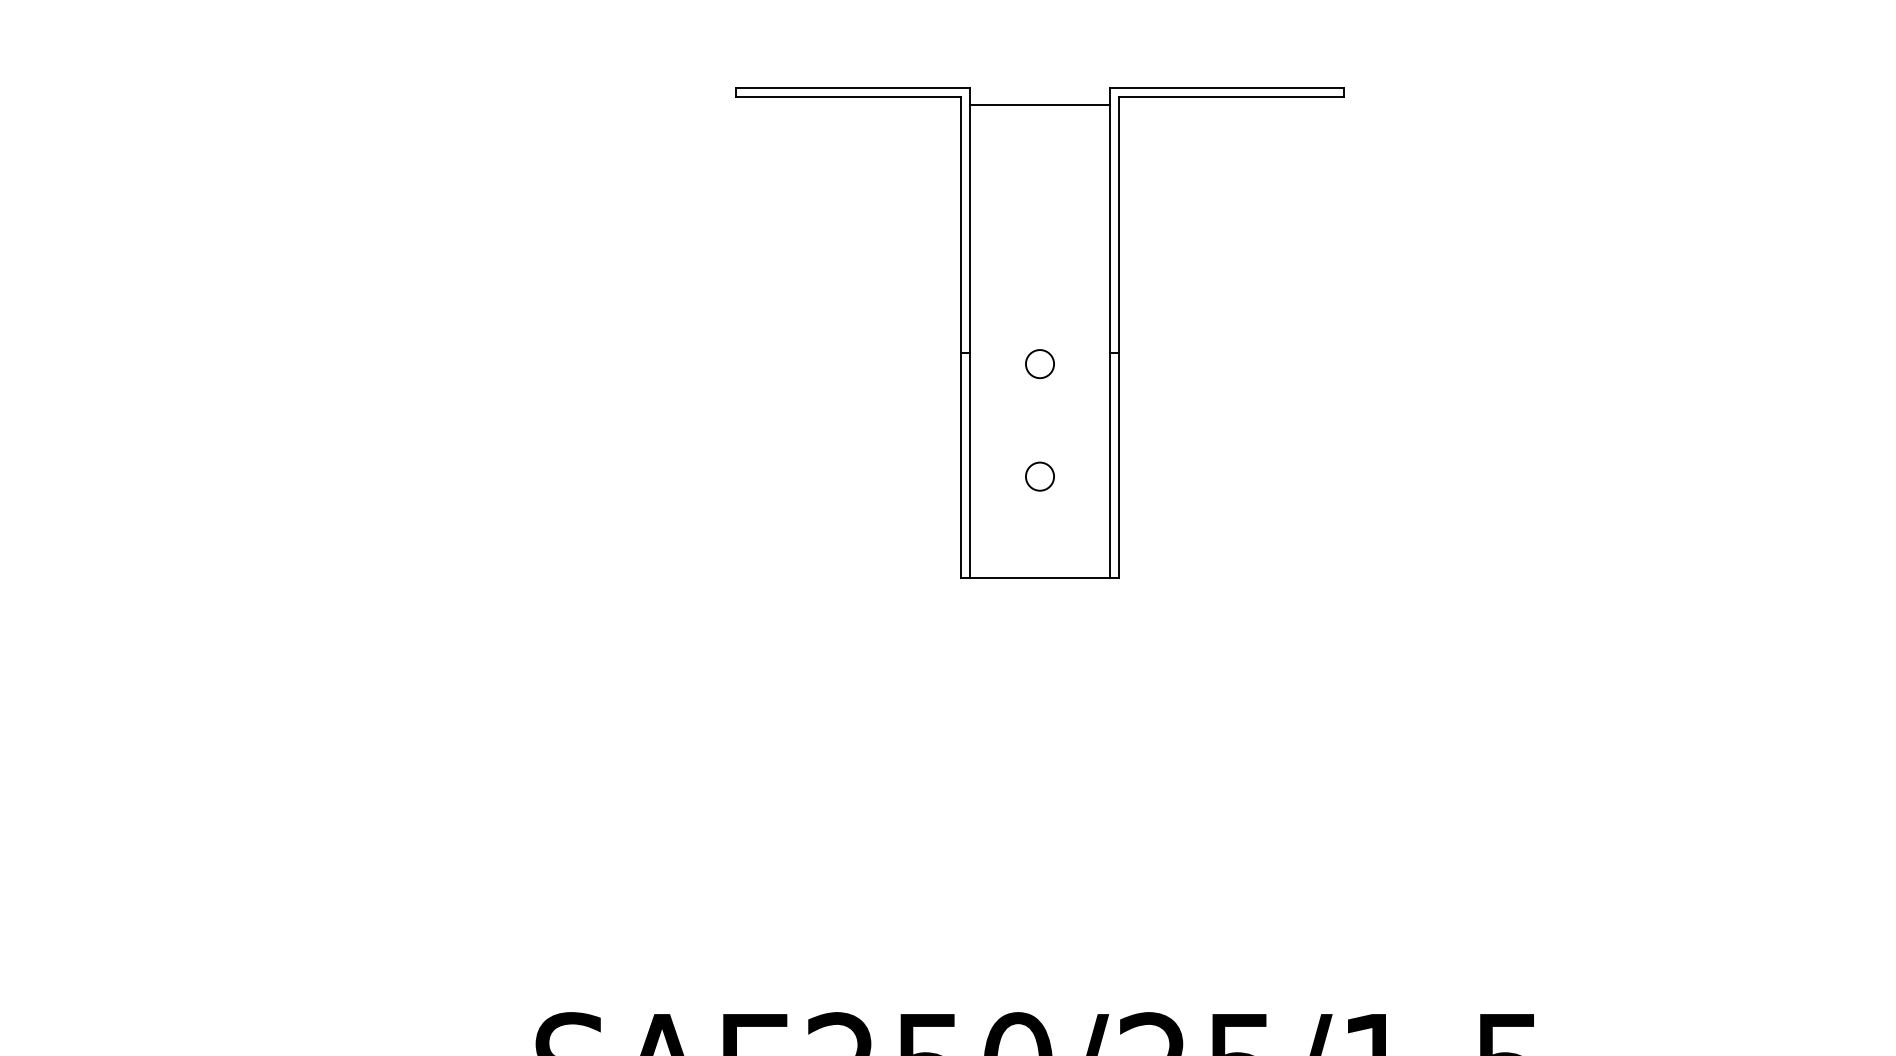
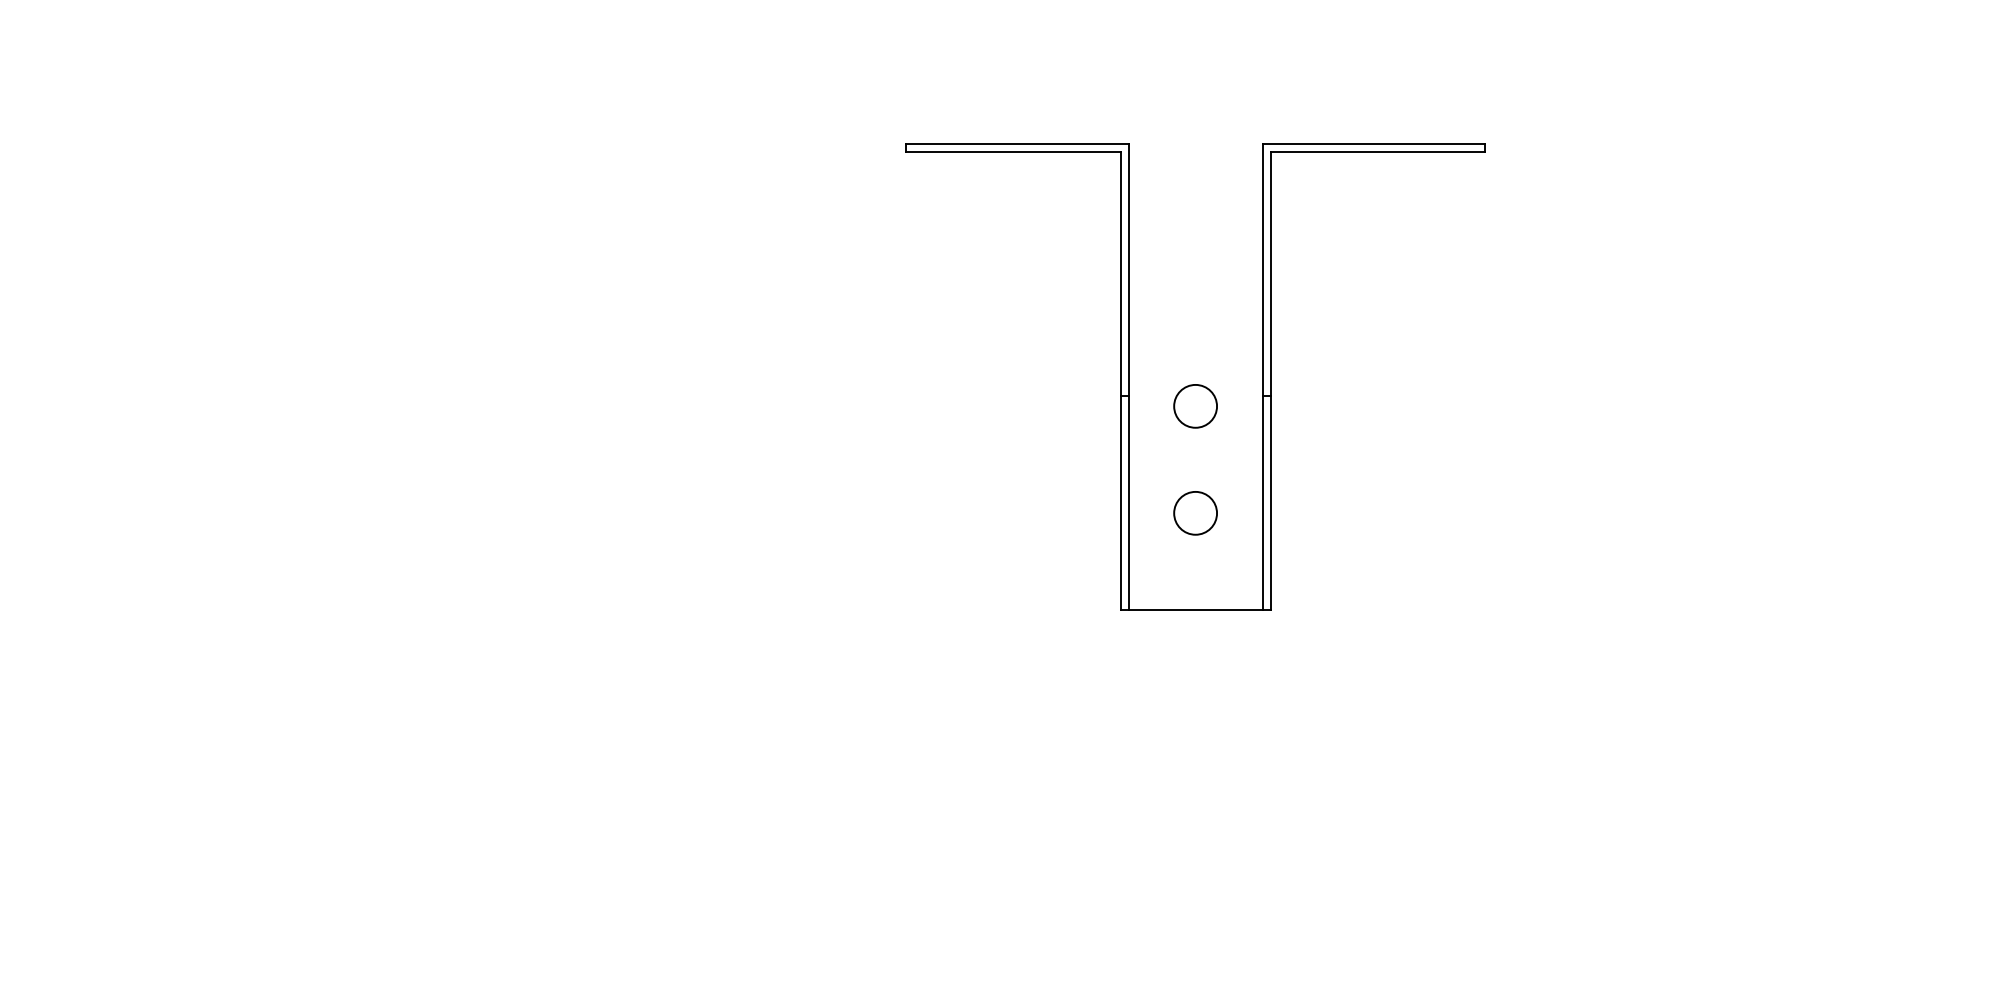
line: (1039, 105) -> (1195, 159), removed
circle: (1039, 363) -> (1195, 405), size x1.6
circle: (1039, 476) -> (1195, 513), size x1.6

